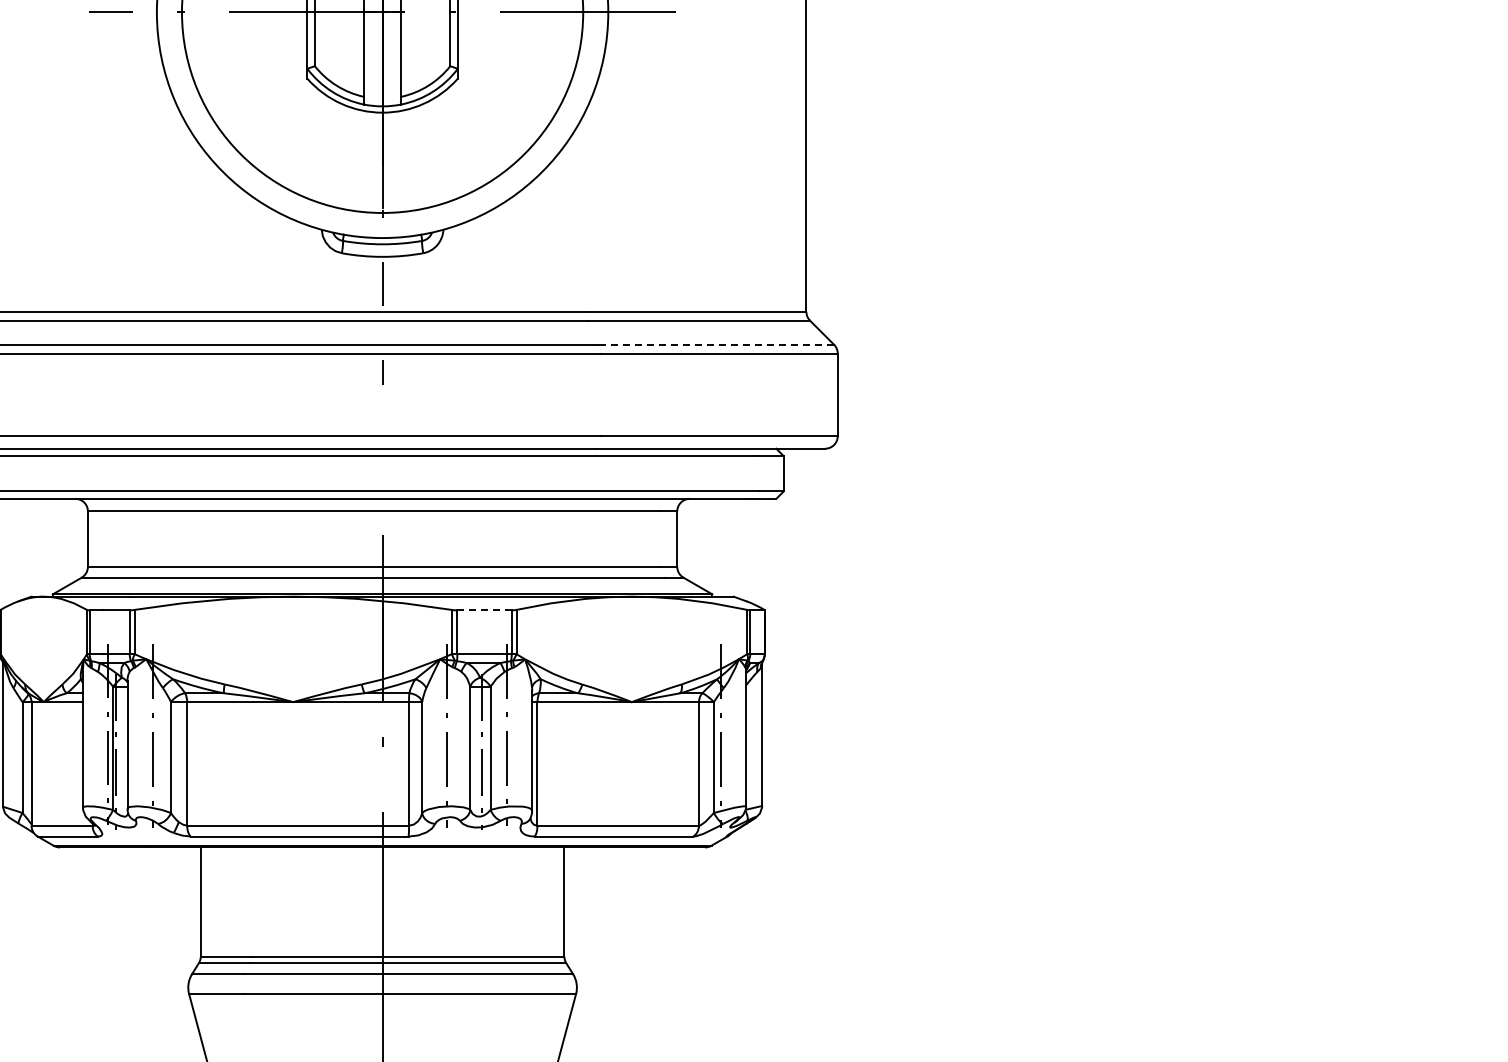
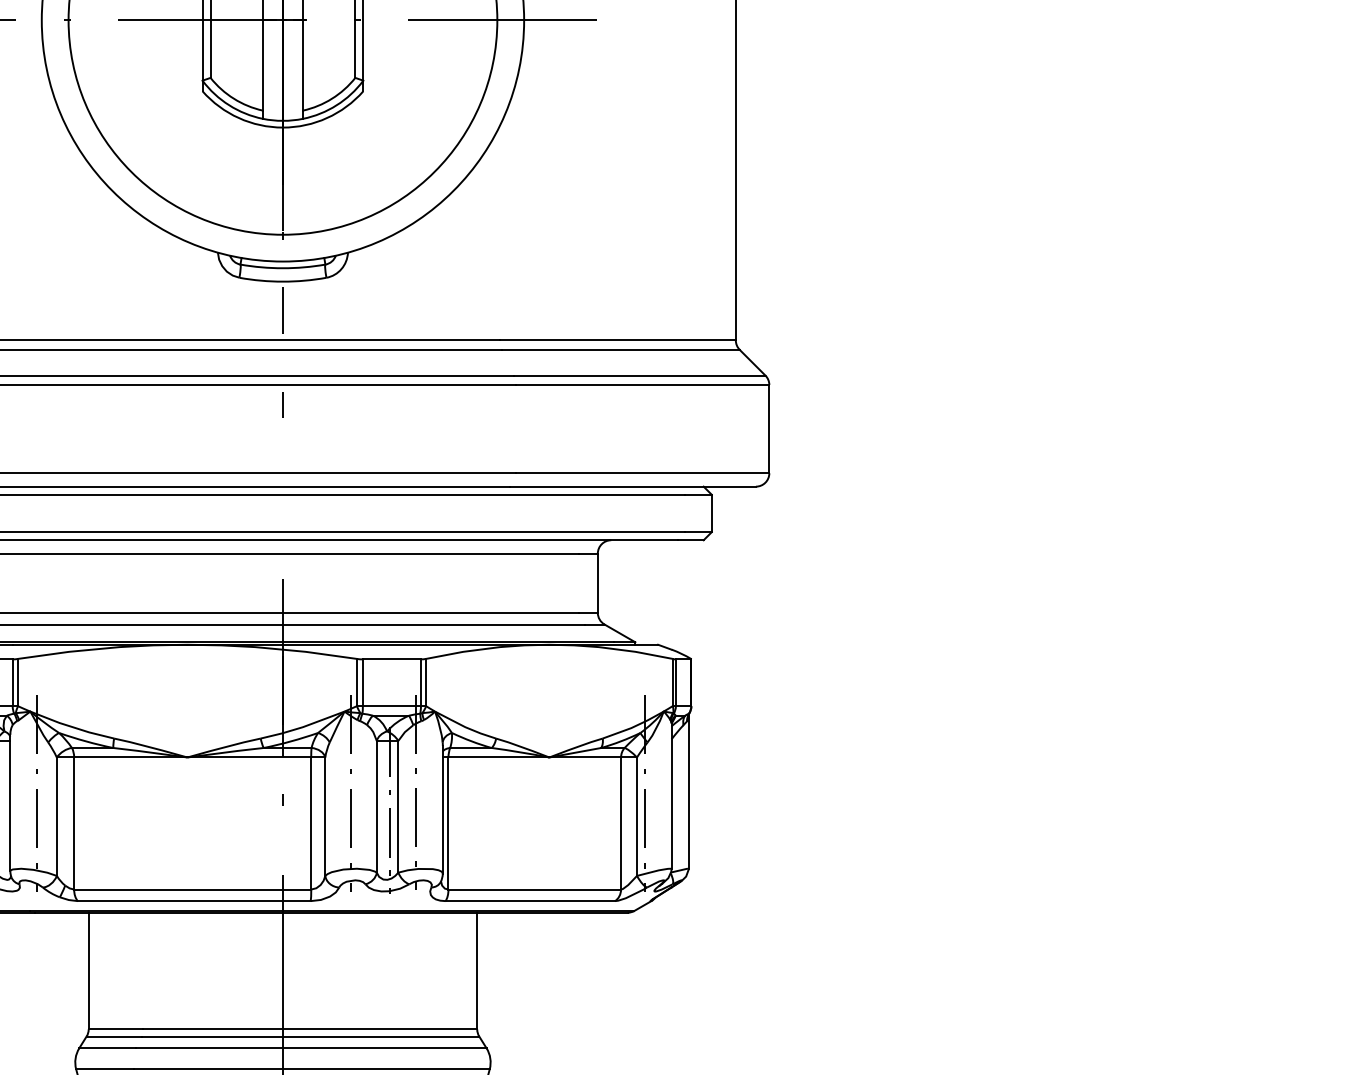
line: (716, 344) -> (639, 375), dashed -> solid
line: (485, 610) -> (392, 659), dashed -> solid

